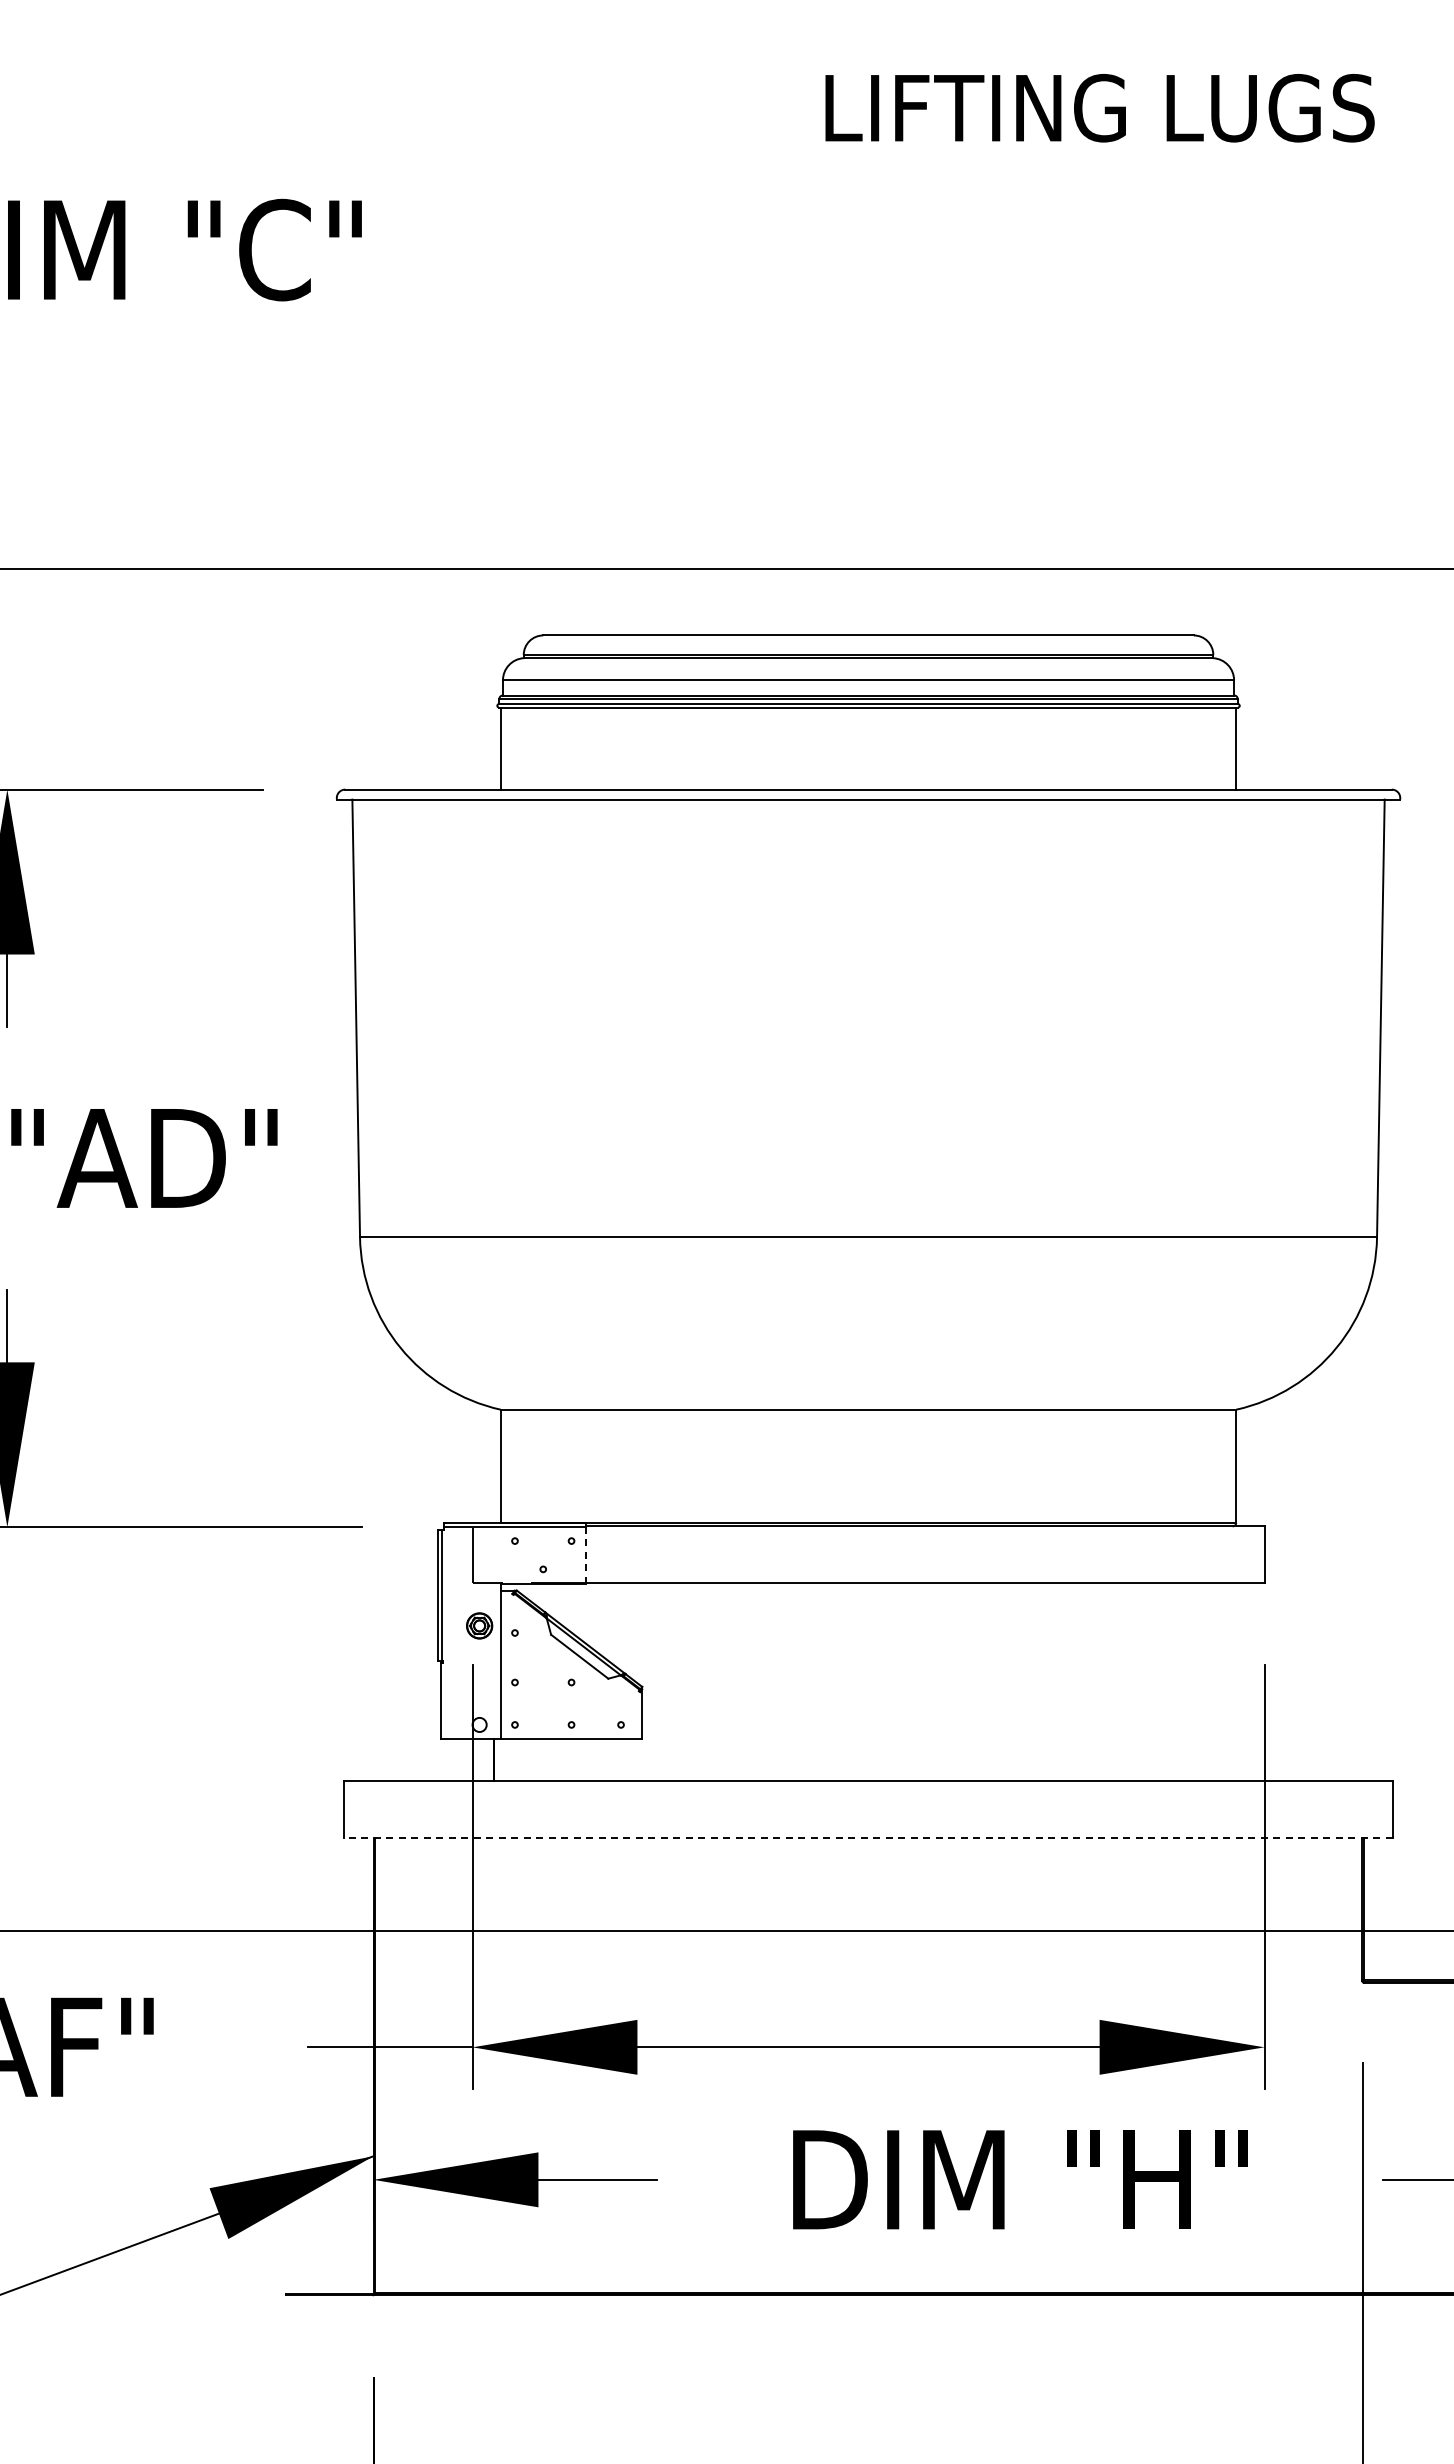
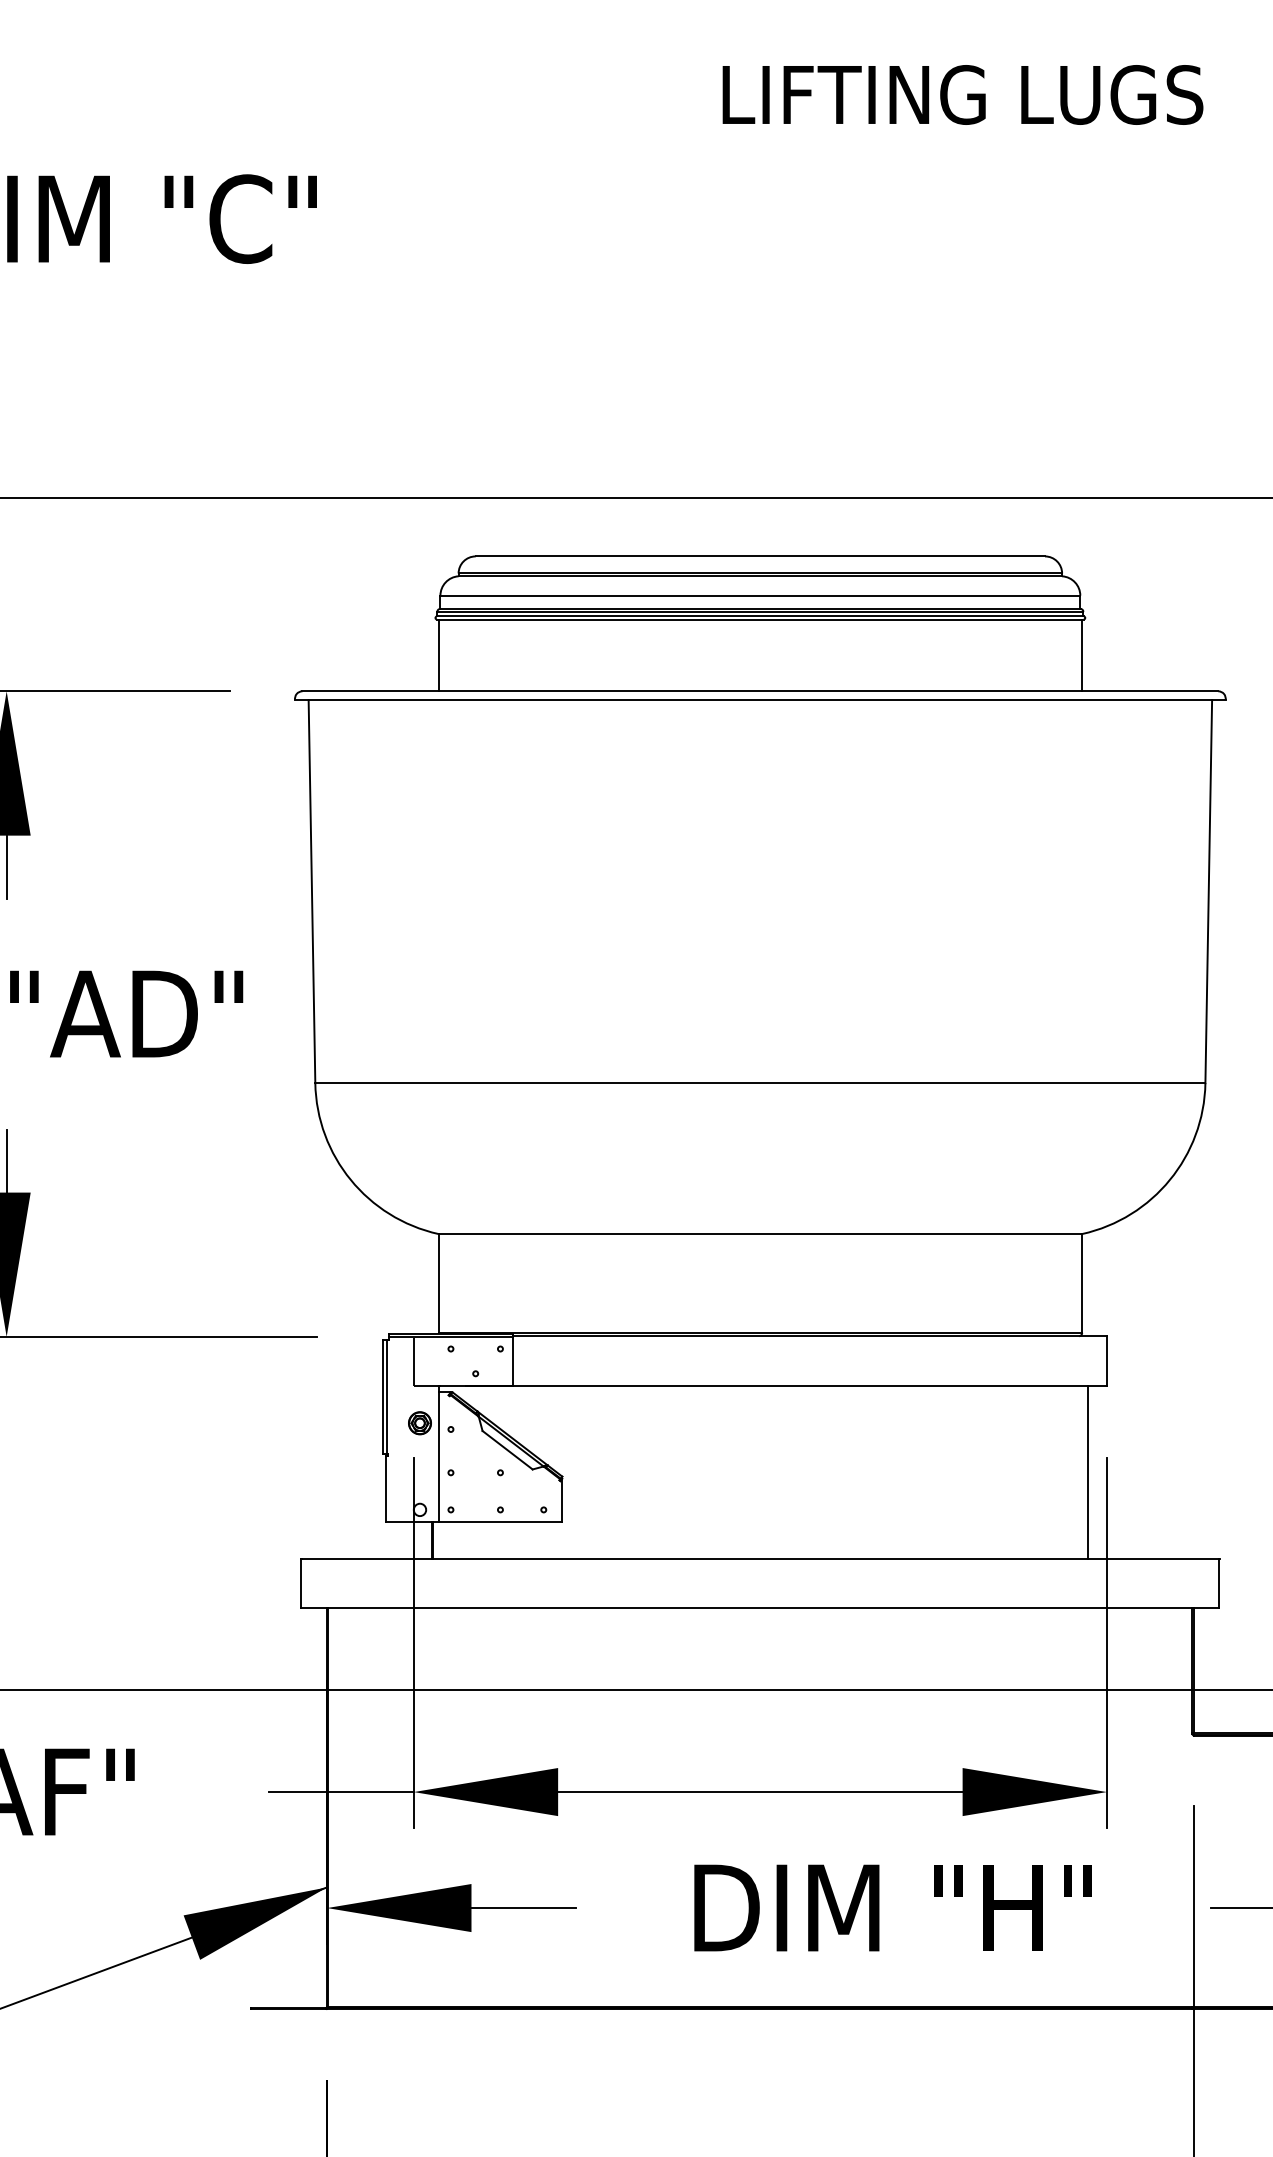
line: (585, 1554) -> (512, 1360), dashed -> solid
line: (1243, 1681) -> (1088, 1471), added
line: (867, 1837) -> (759, 1608), dashed -> solid

